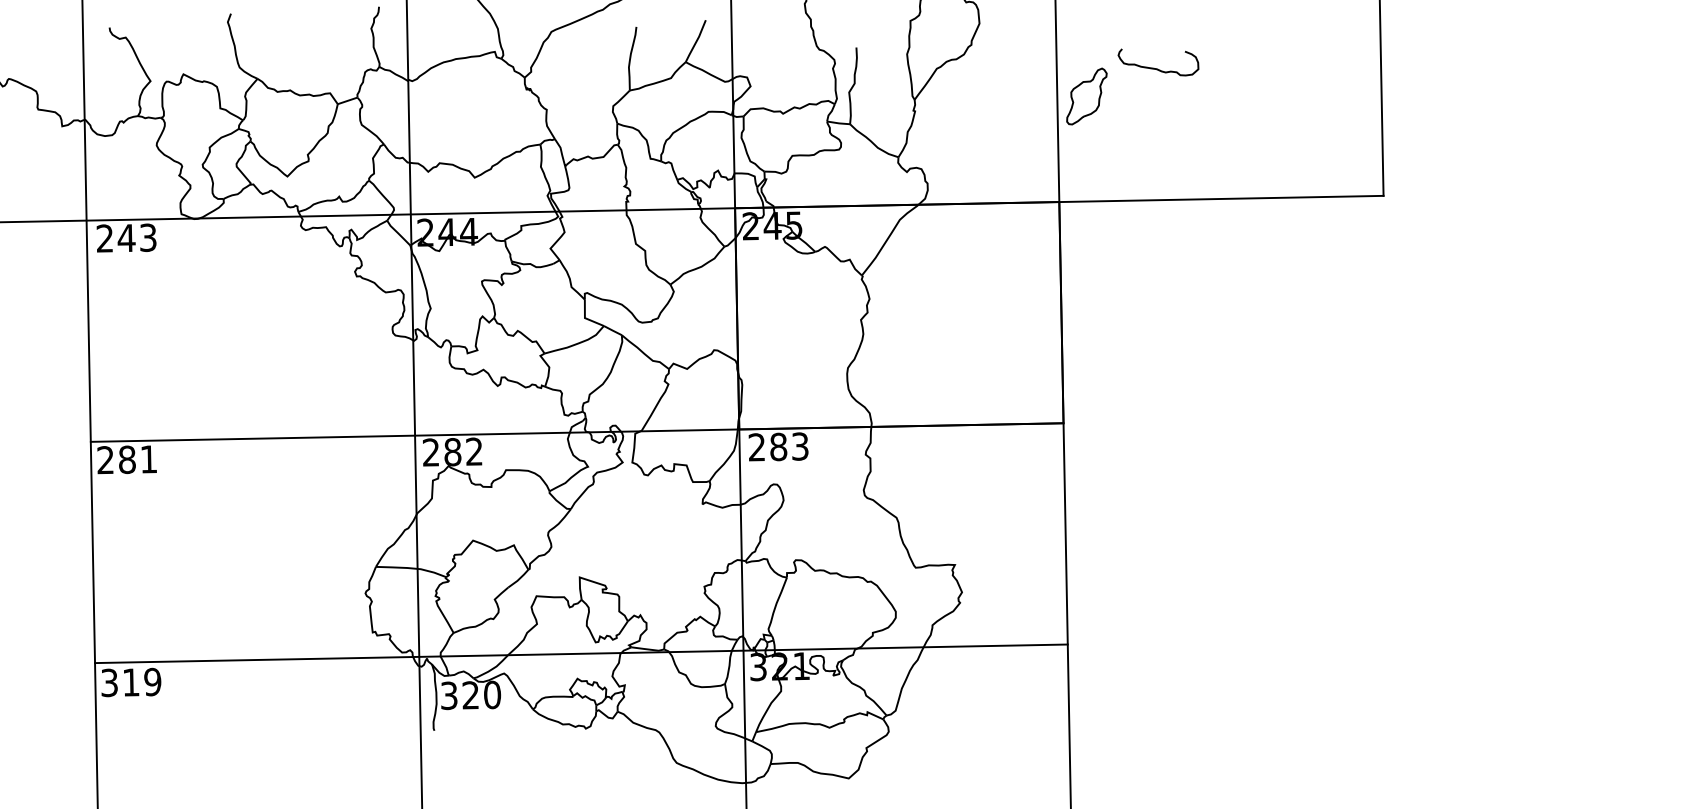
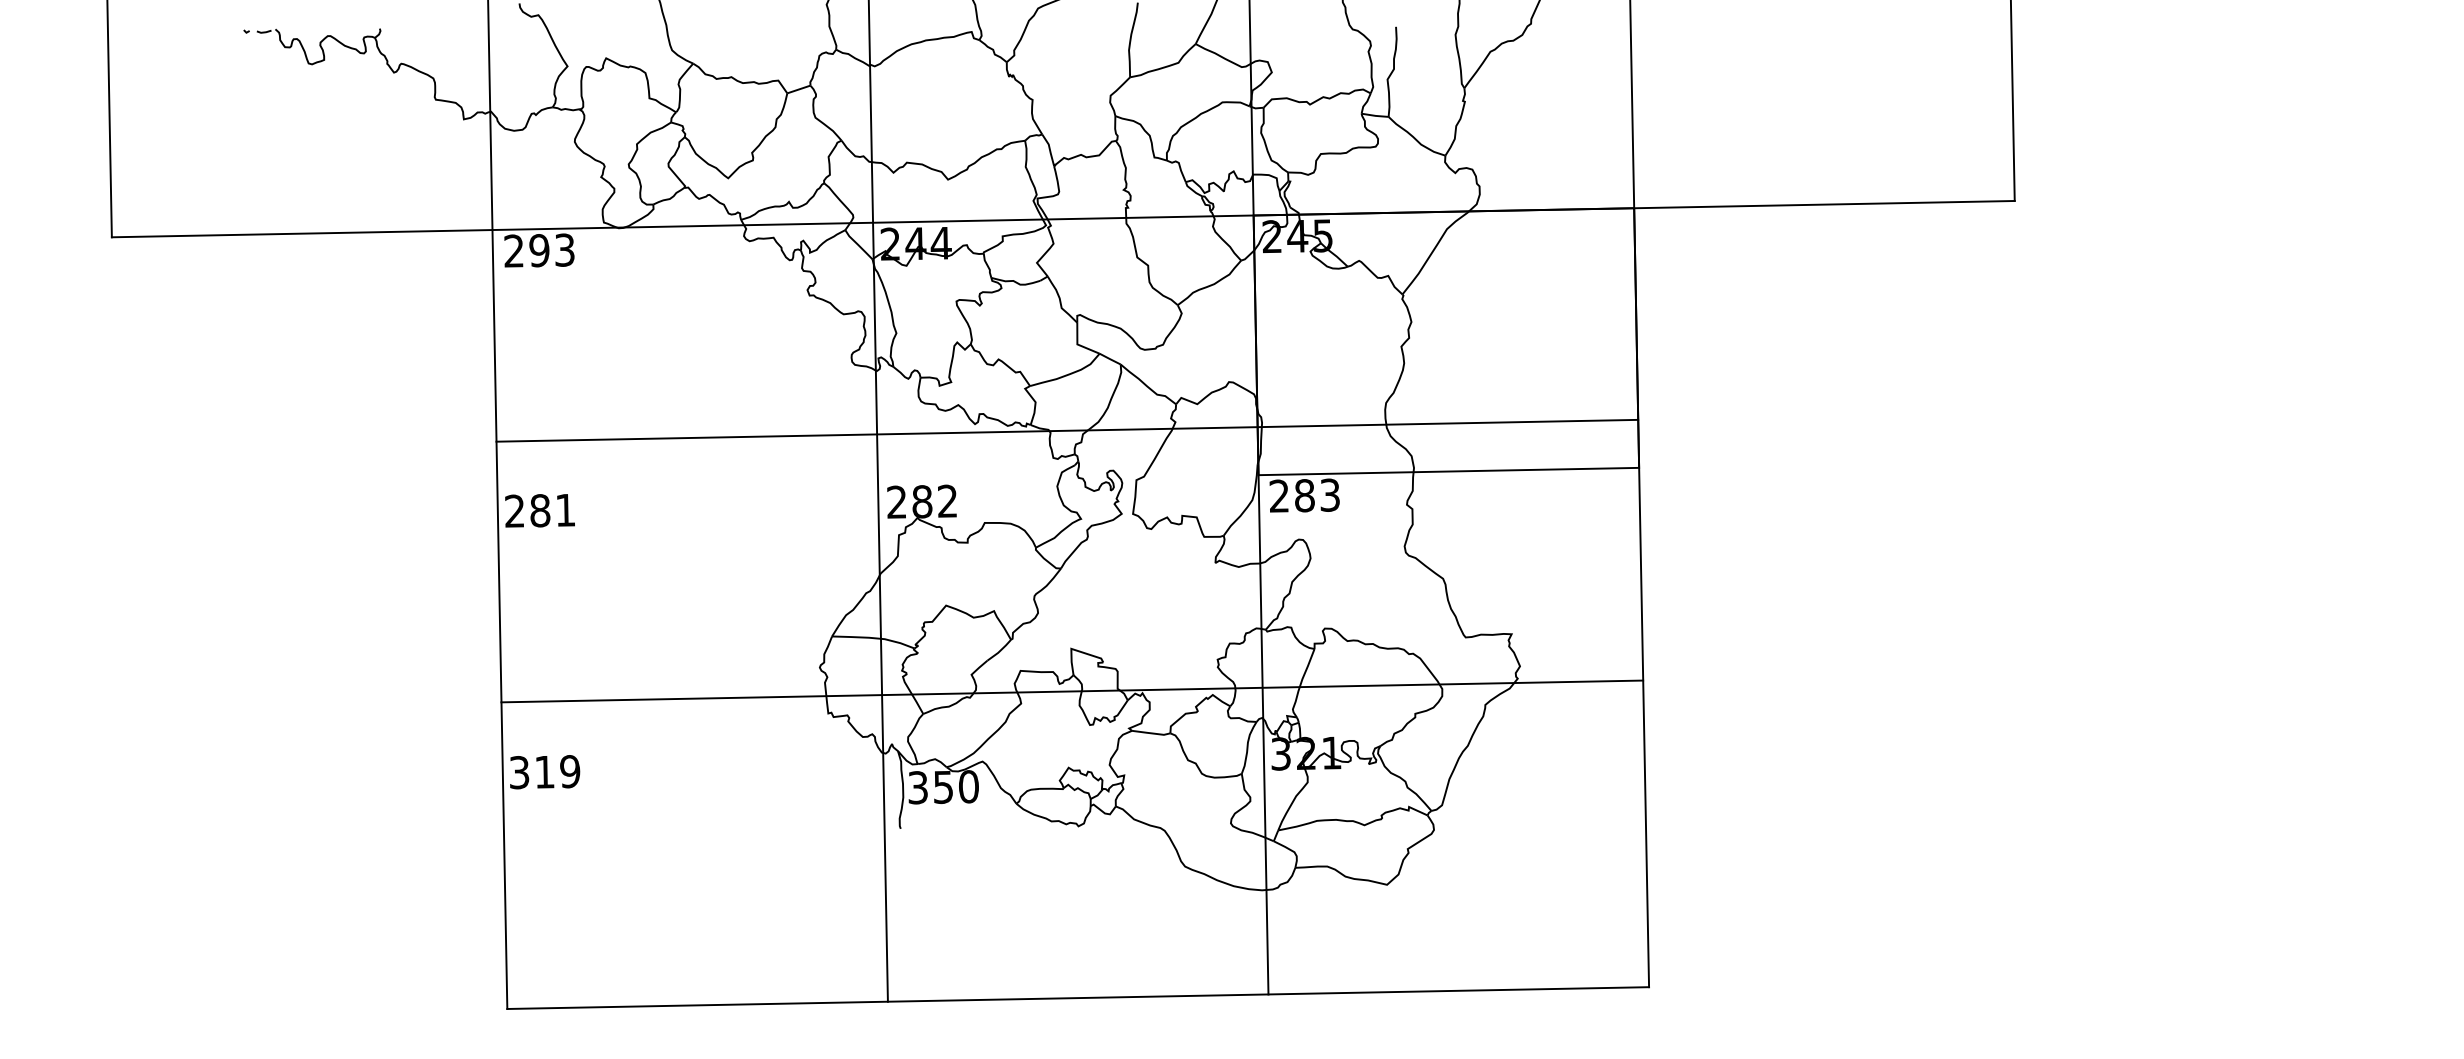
curve: (1157, 68) -> (1749, 51), removed
part: (1086, 96) -> (1666, 84), removed
text: (126, 238) -> (539, 250), 243 -> 293
line: (577, 432) -> (1067, 430), moved
line: (581, 653) -> (1072, 691), moved
text: (470, 695) -> (942, 787), 320 -> 350

